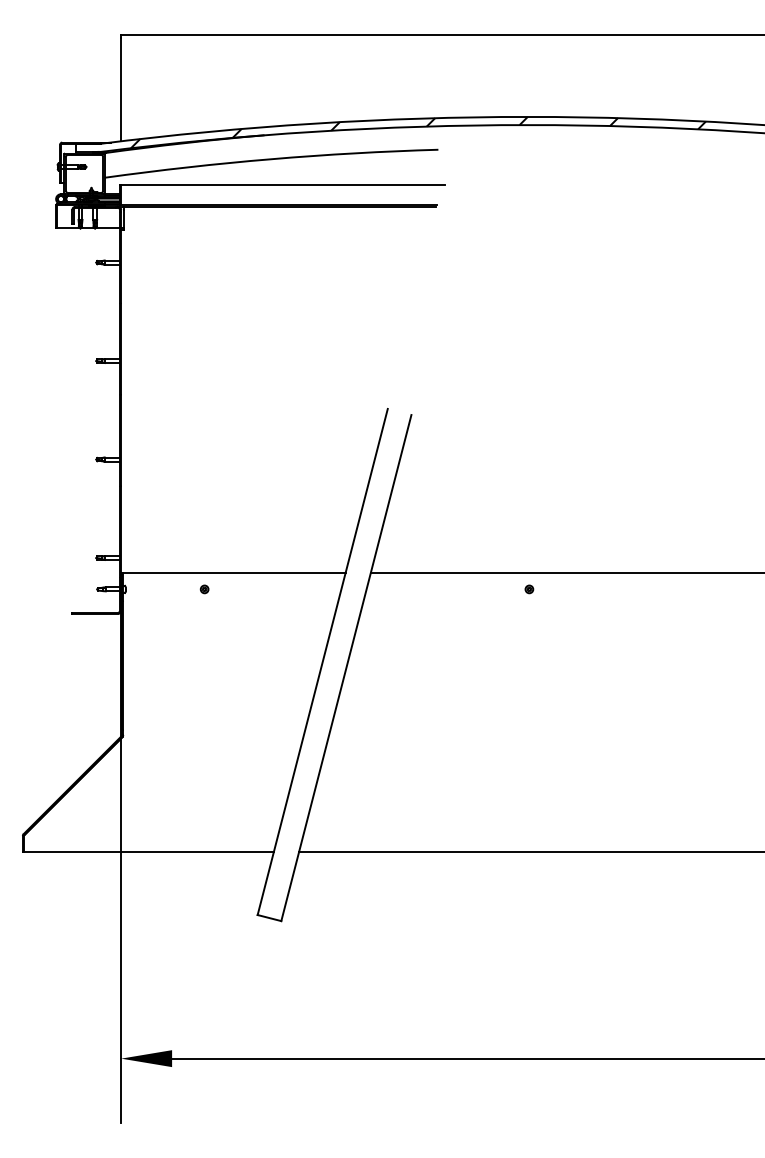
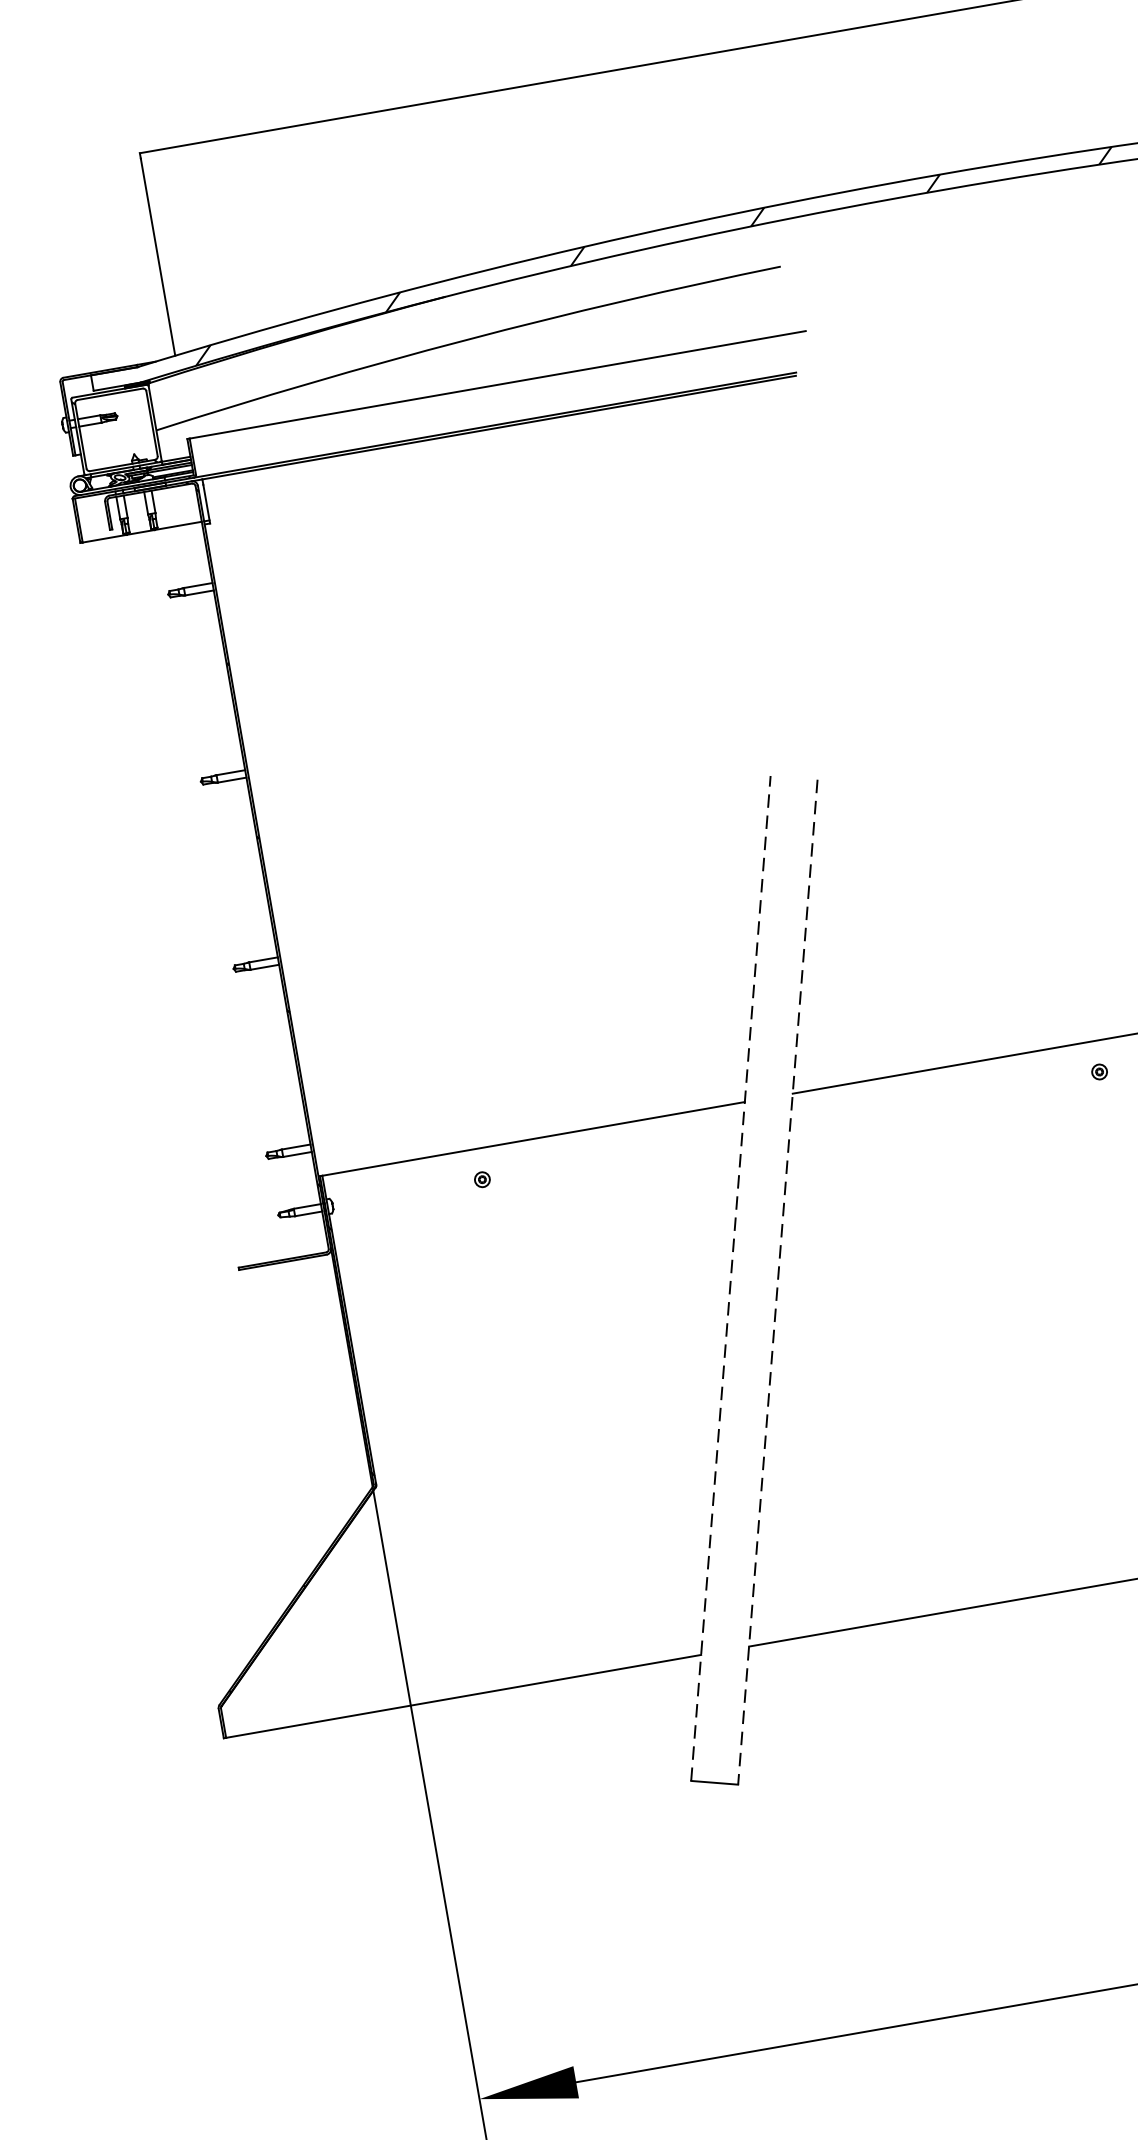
line: (322, 661) -> (730, 1277), solid -> dashed
line: (346, 668) -> (778, 1282), solid -> dashed

